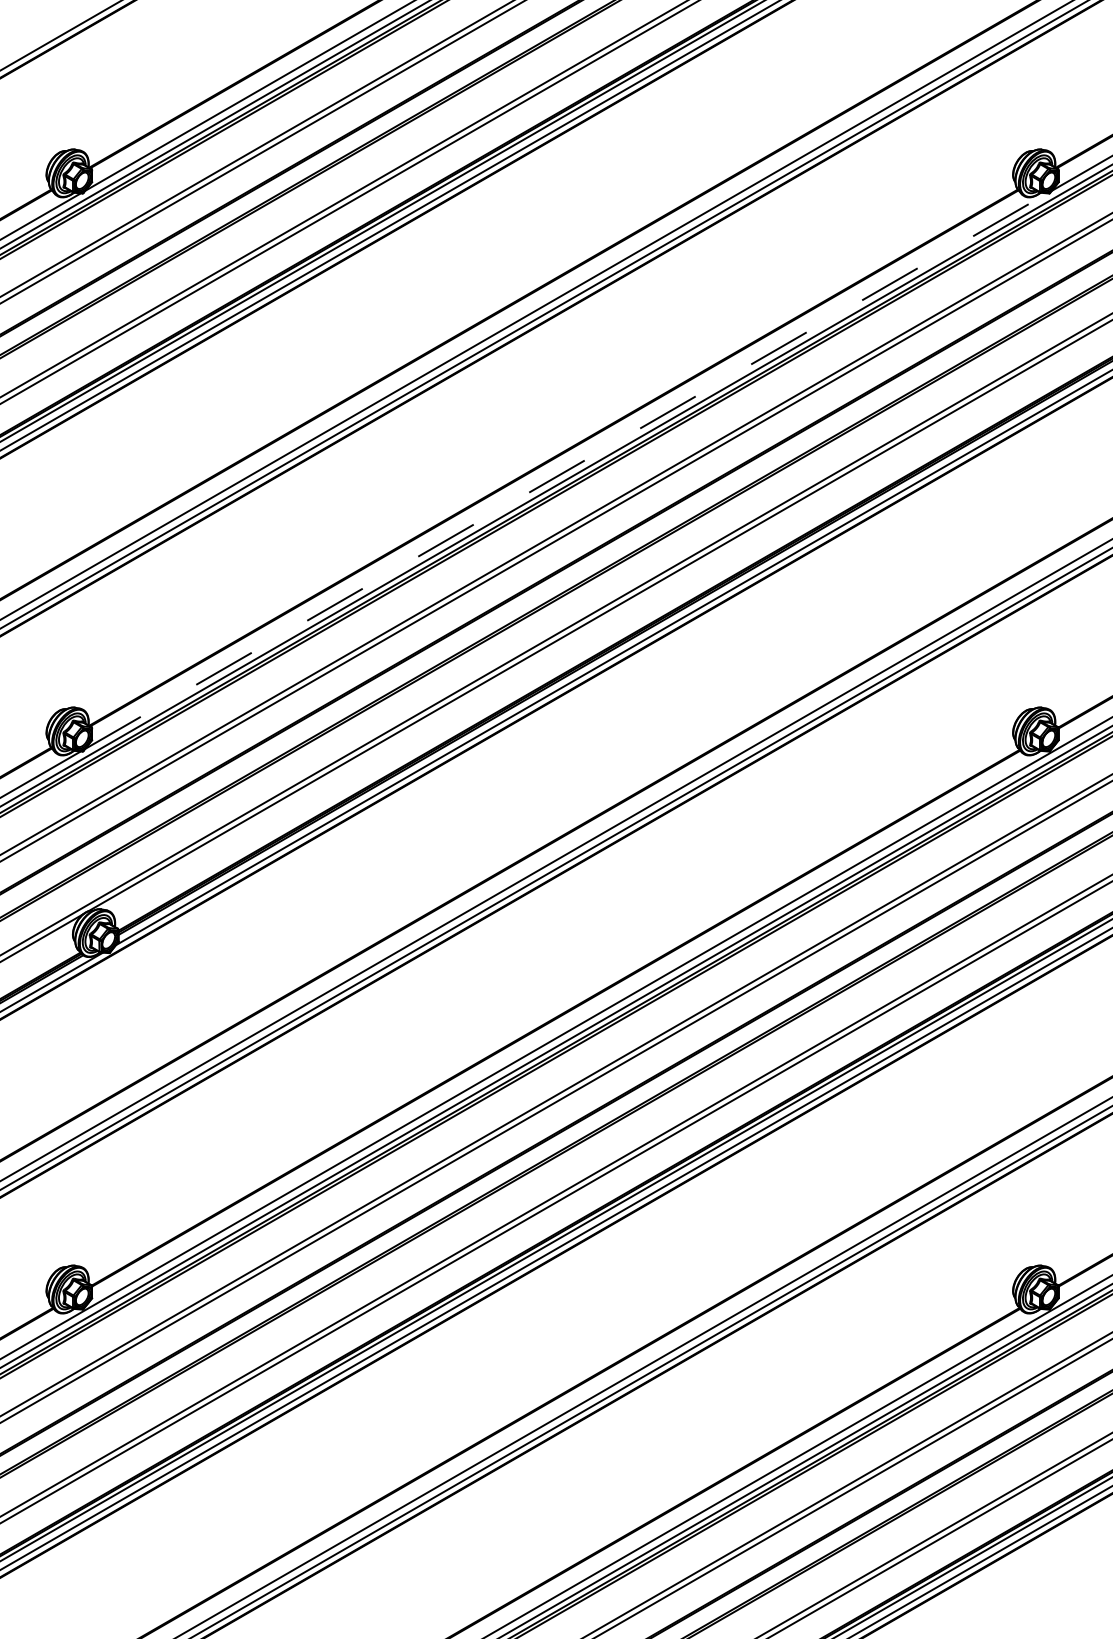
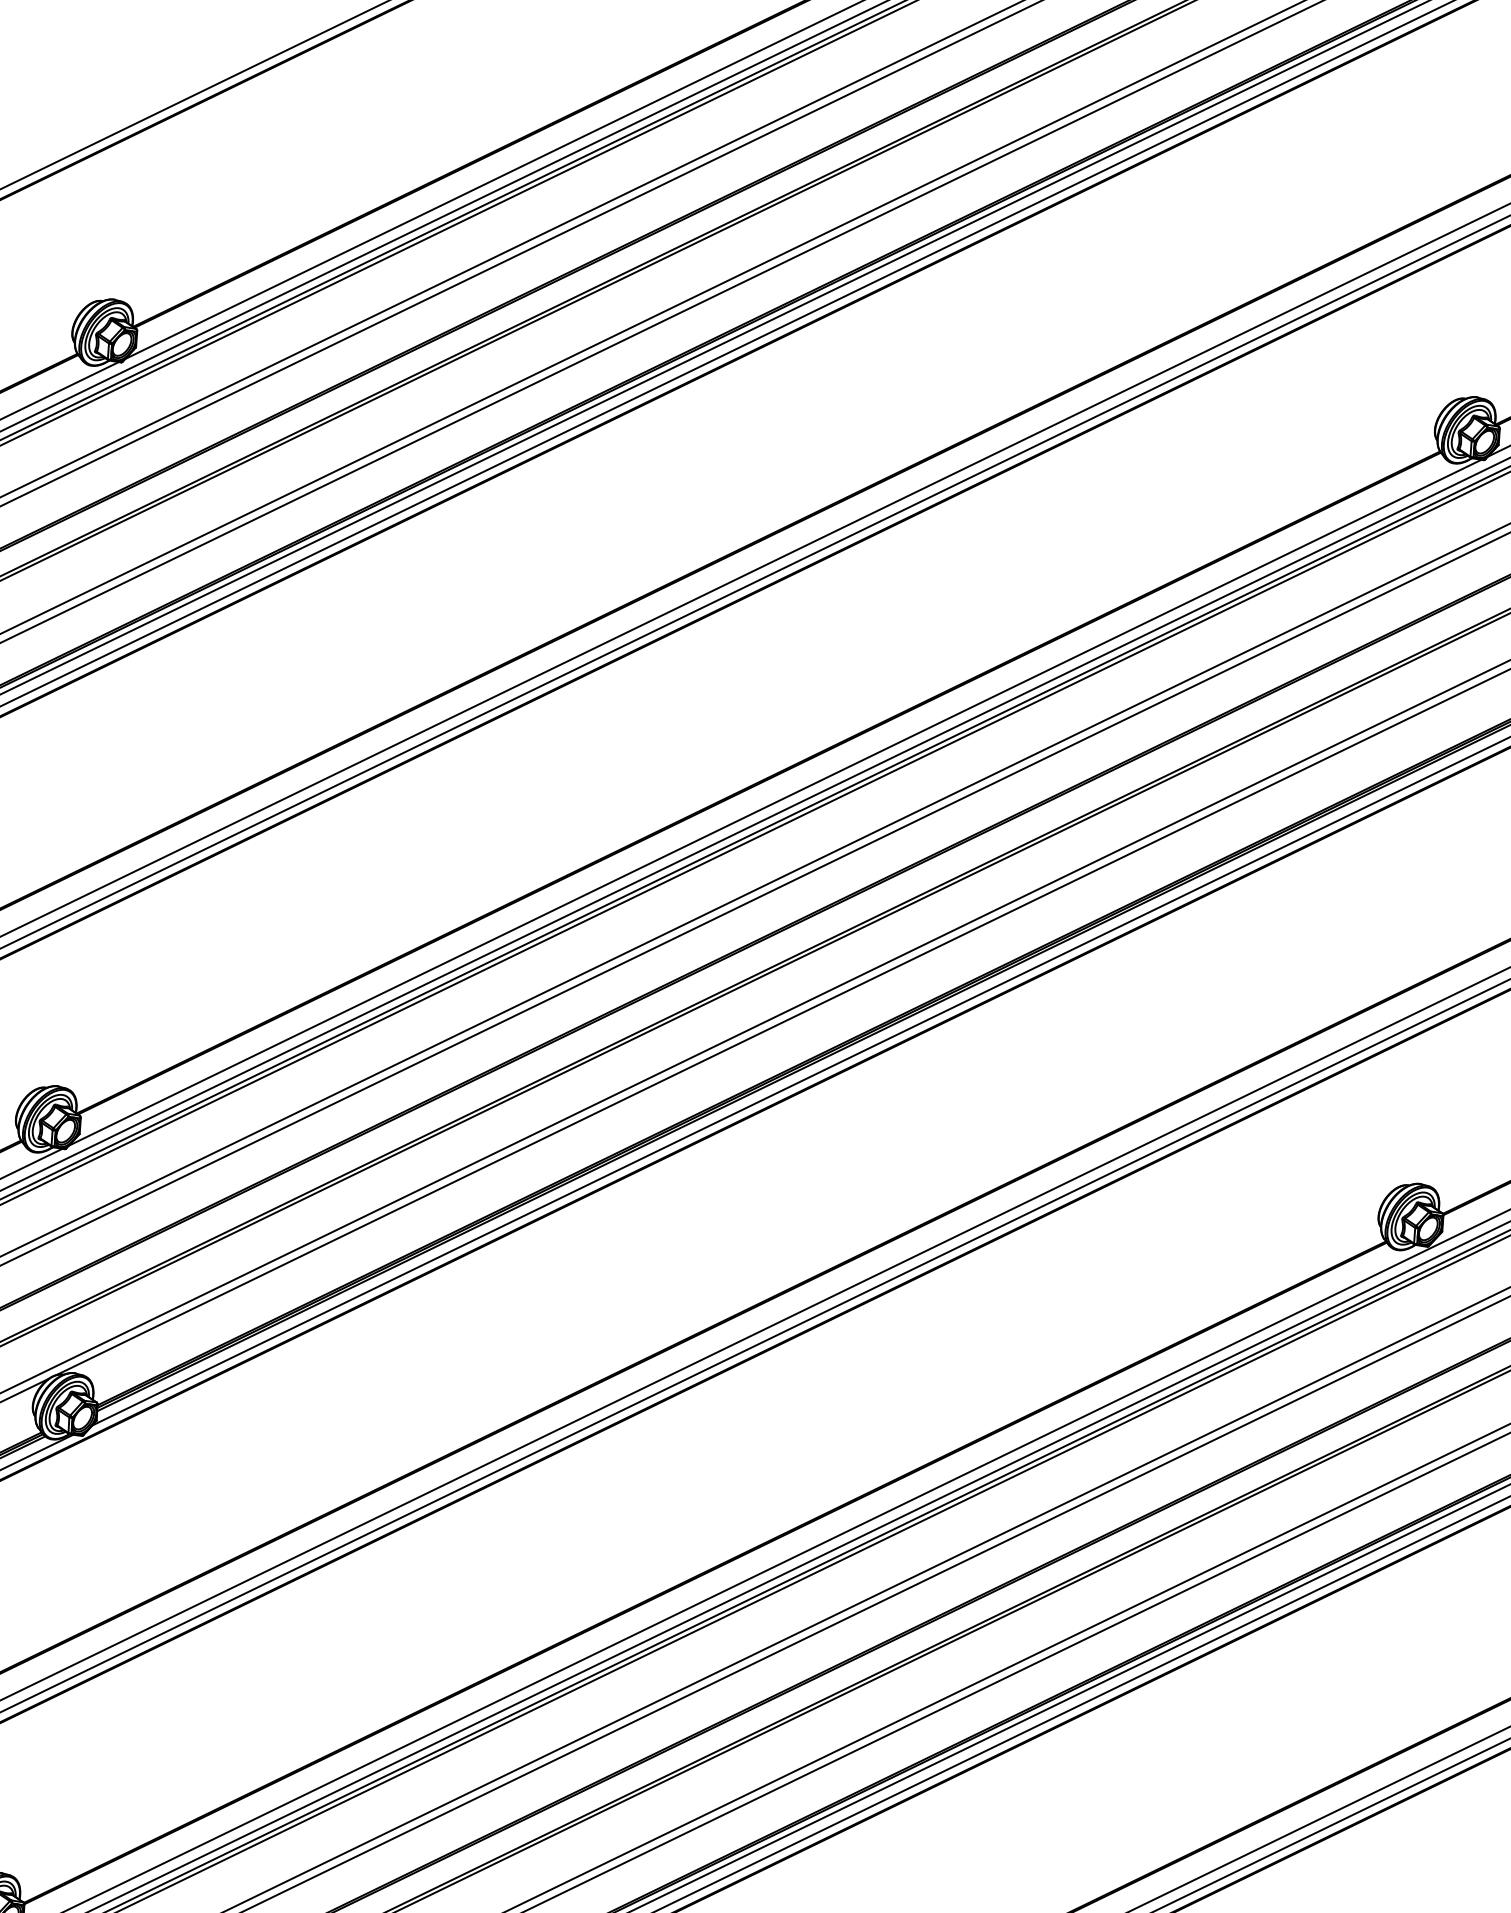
line: (566, 470) -> (775, 801), dashed -> solid

